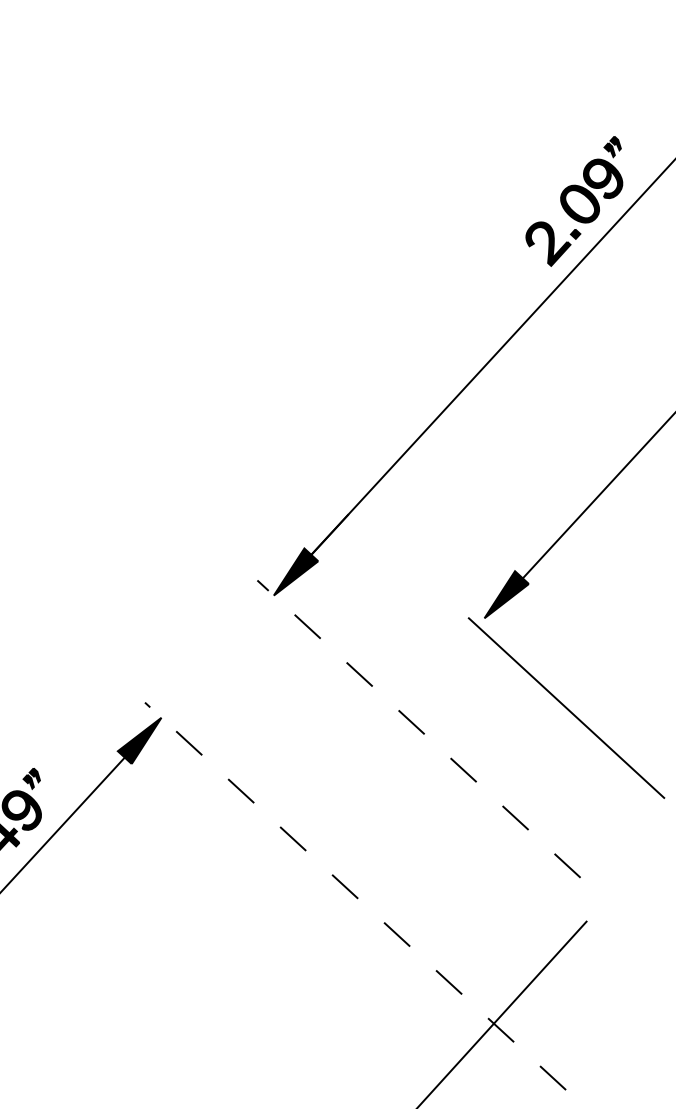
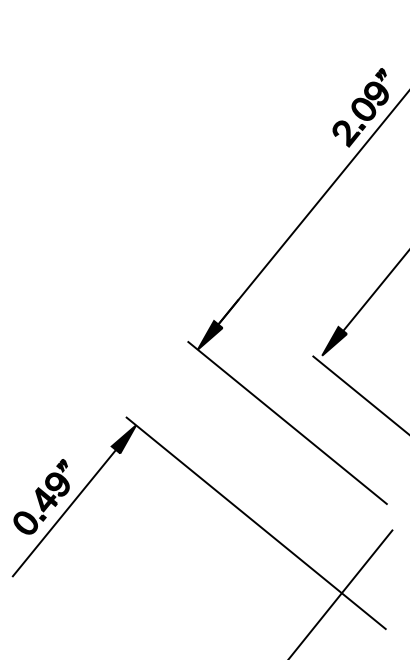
line: (418, 728) -> (287, 422), dashed -> solid
line: (354, 896) -> (255, 523), dashed -> solid

